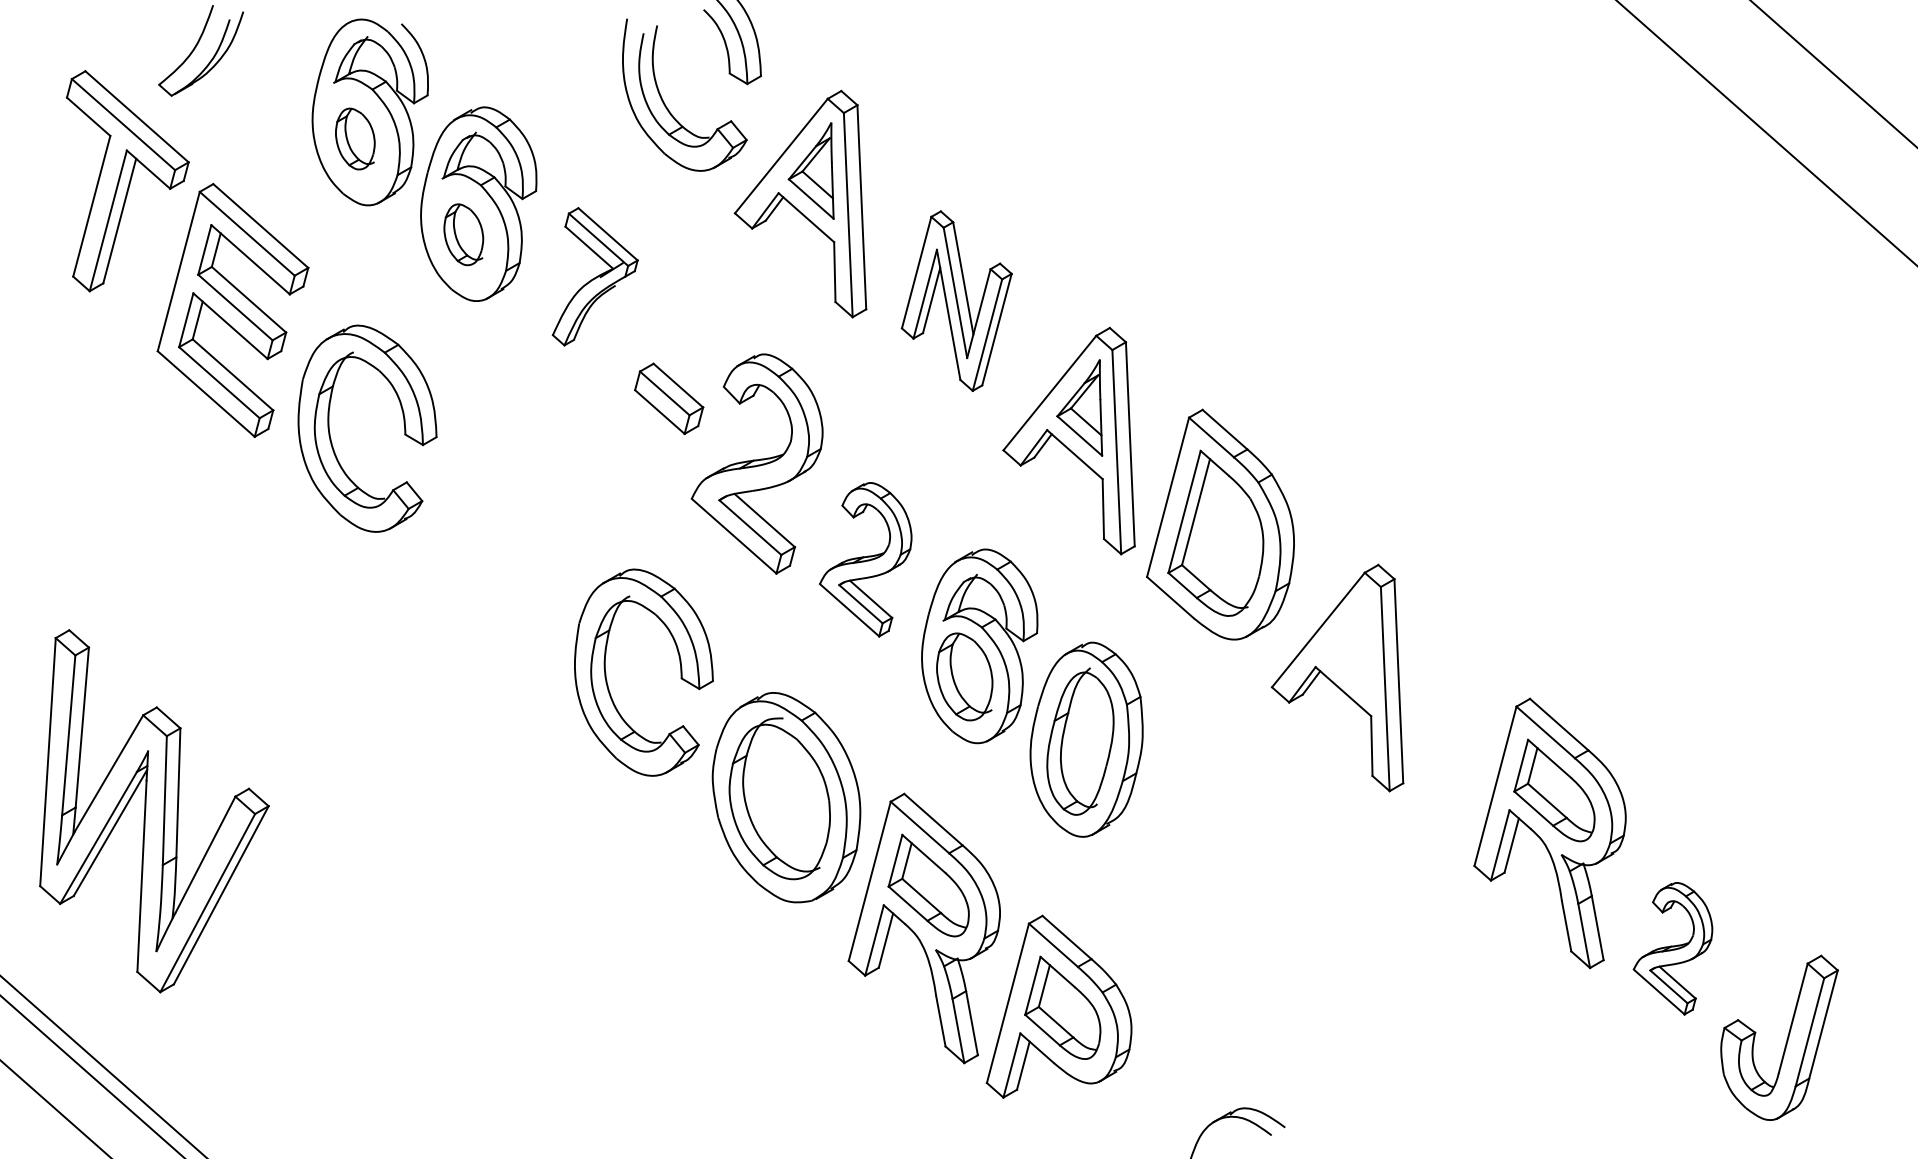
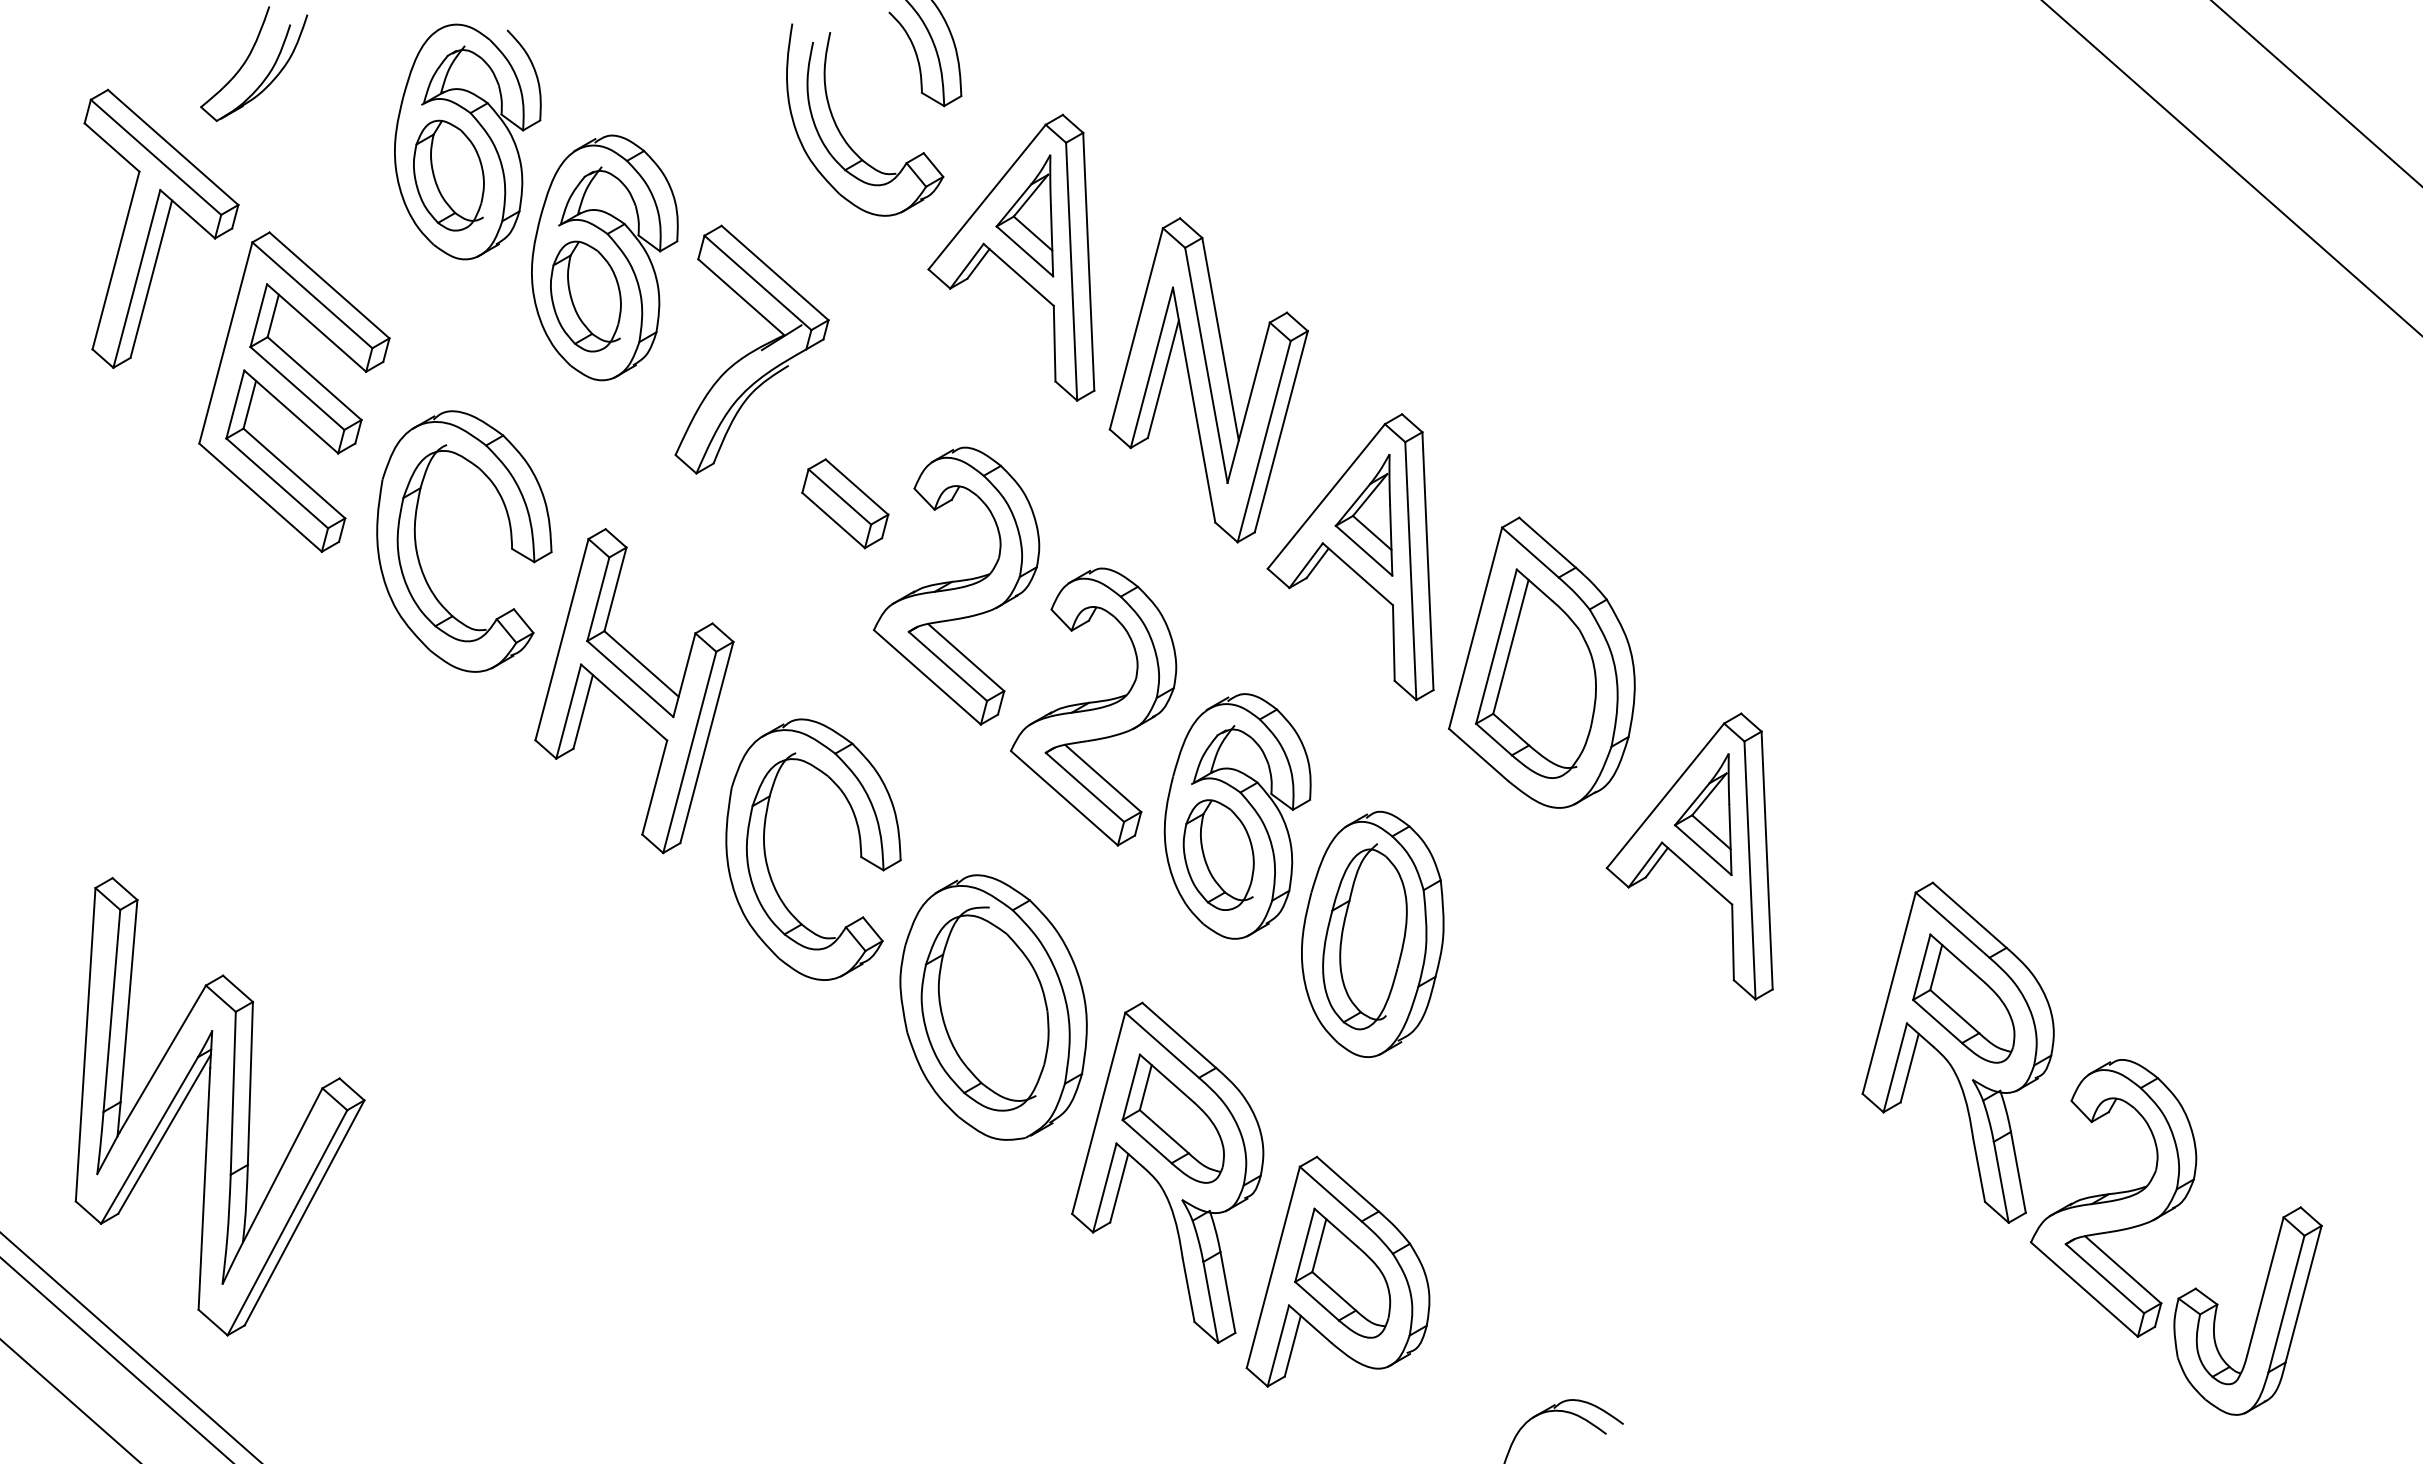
part: (355, 138) -> (448, 175), size x1.43
part: (463, 234) -> (585, 296), size x1.43
part: (594, 276) -> (751, 349), size x1.43
part: (956, 301) -> (1208, 380), size x1.43
part: (502, 547) -> (634, 691), added
part: (865, 559) -> (1093, 706), size x1.43
part: (1347, 644) -> (1702, 814), added
part: (153, 811) -> (219, 1106), moved
part: (1673, 948) -> (2113, 1198), size x1.67

